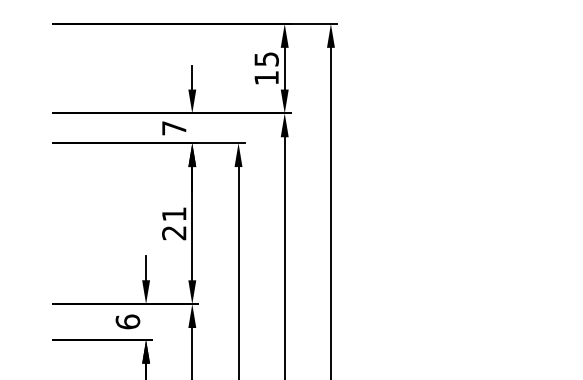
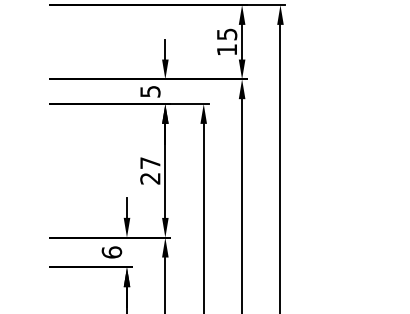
text: (174, 128) -> (150, 91), 7 -> 5
text: (174, 214) -> (150, 163), 21 -> 27

